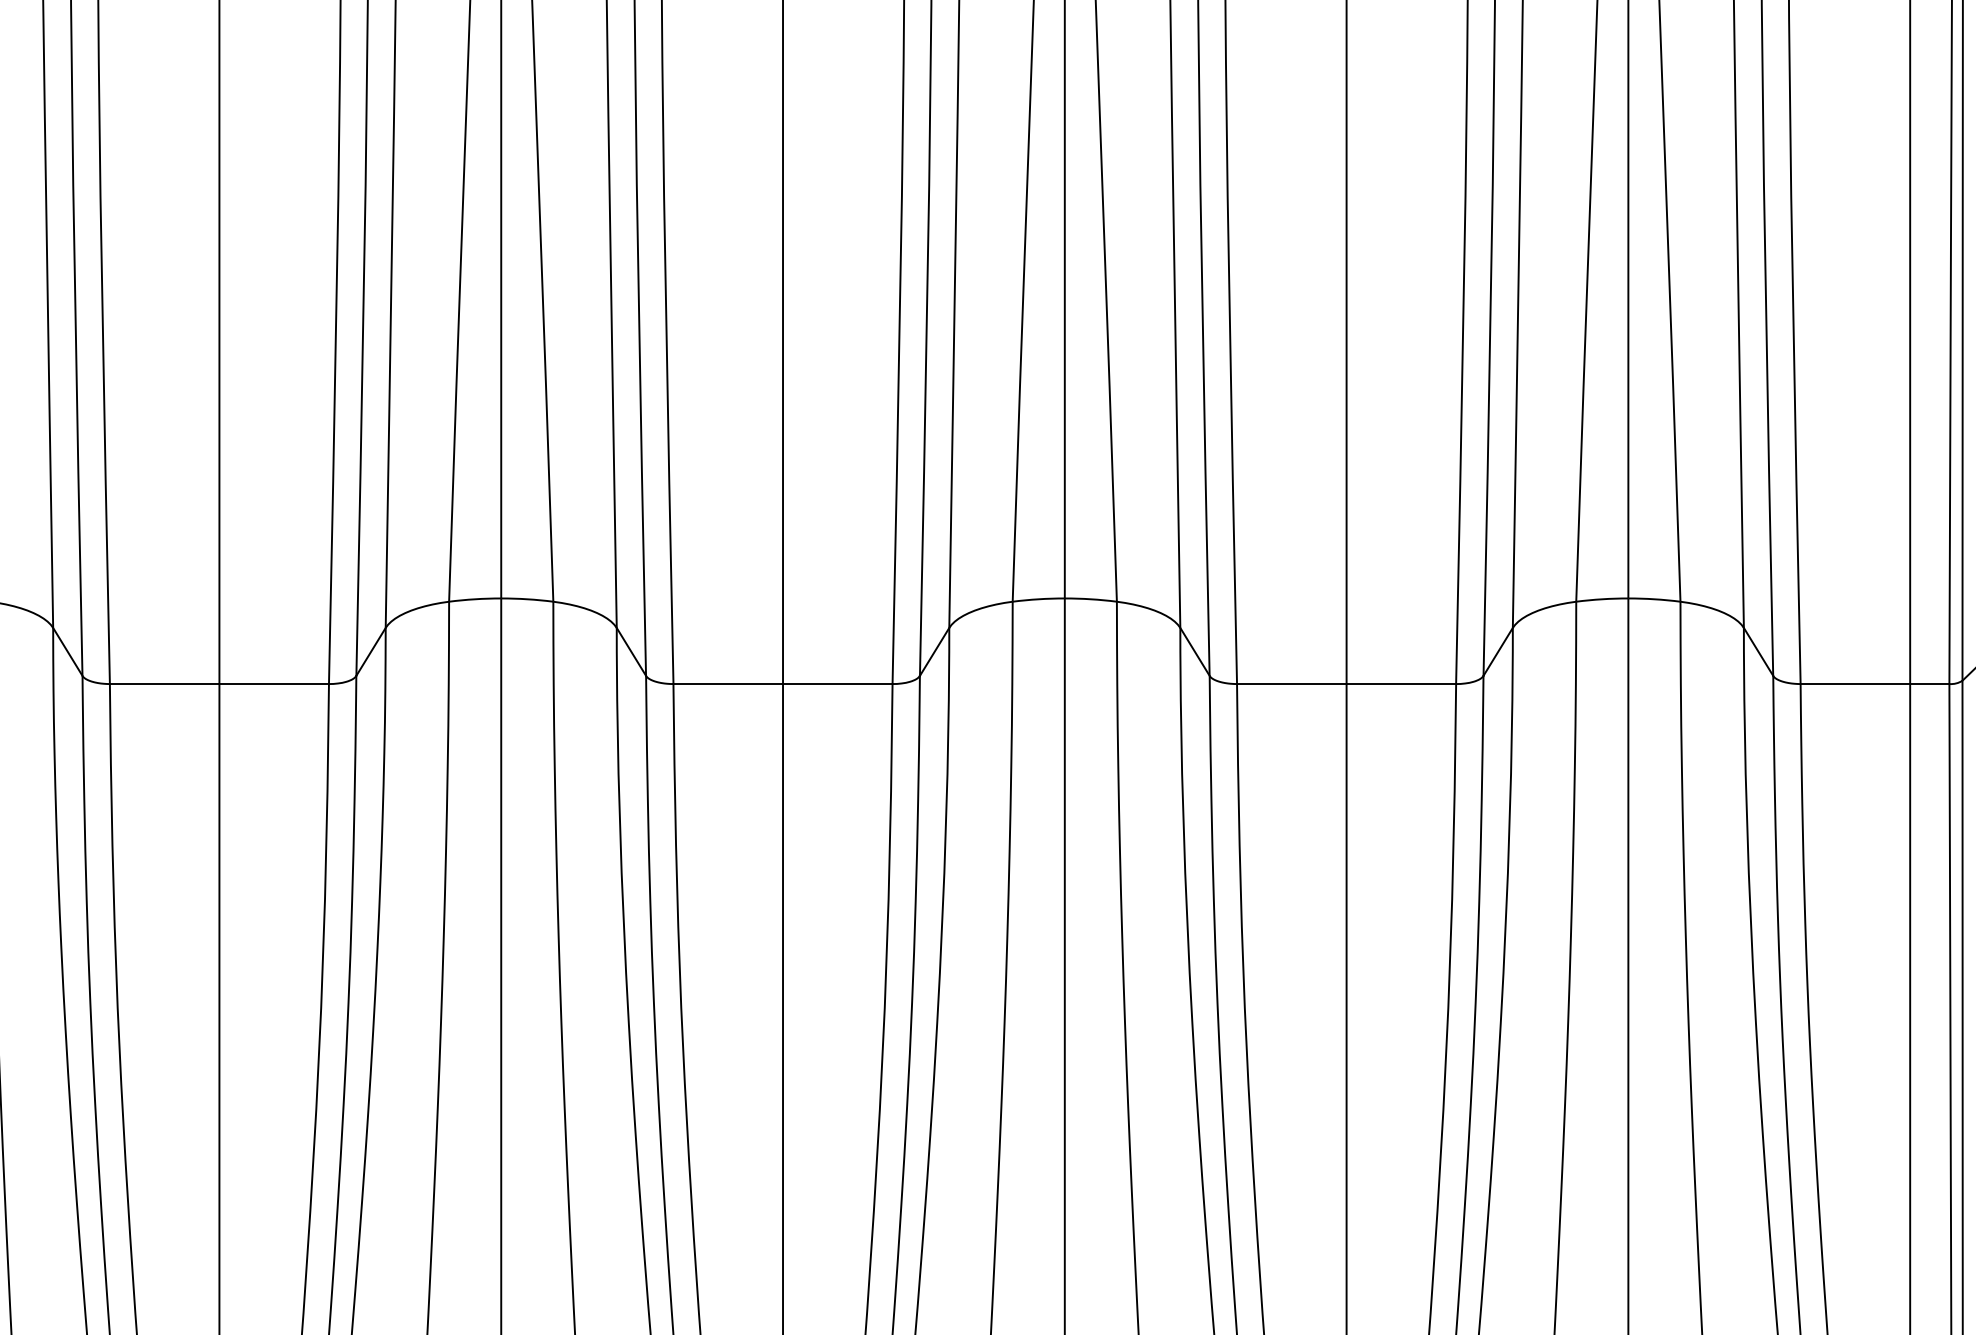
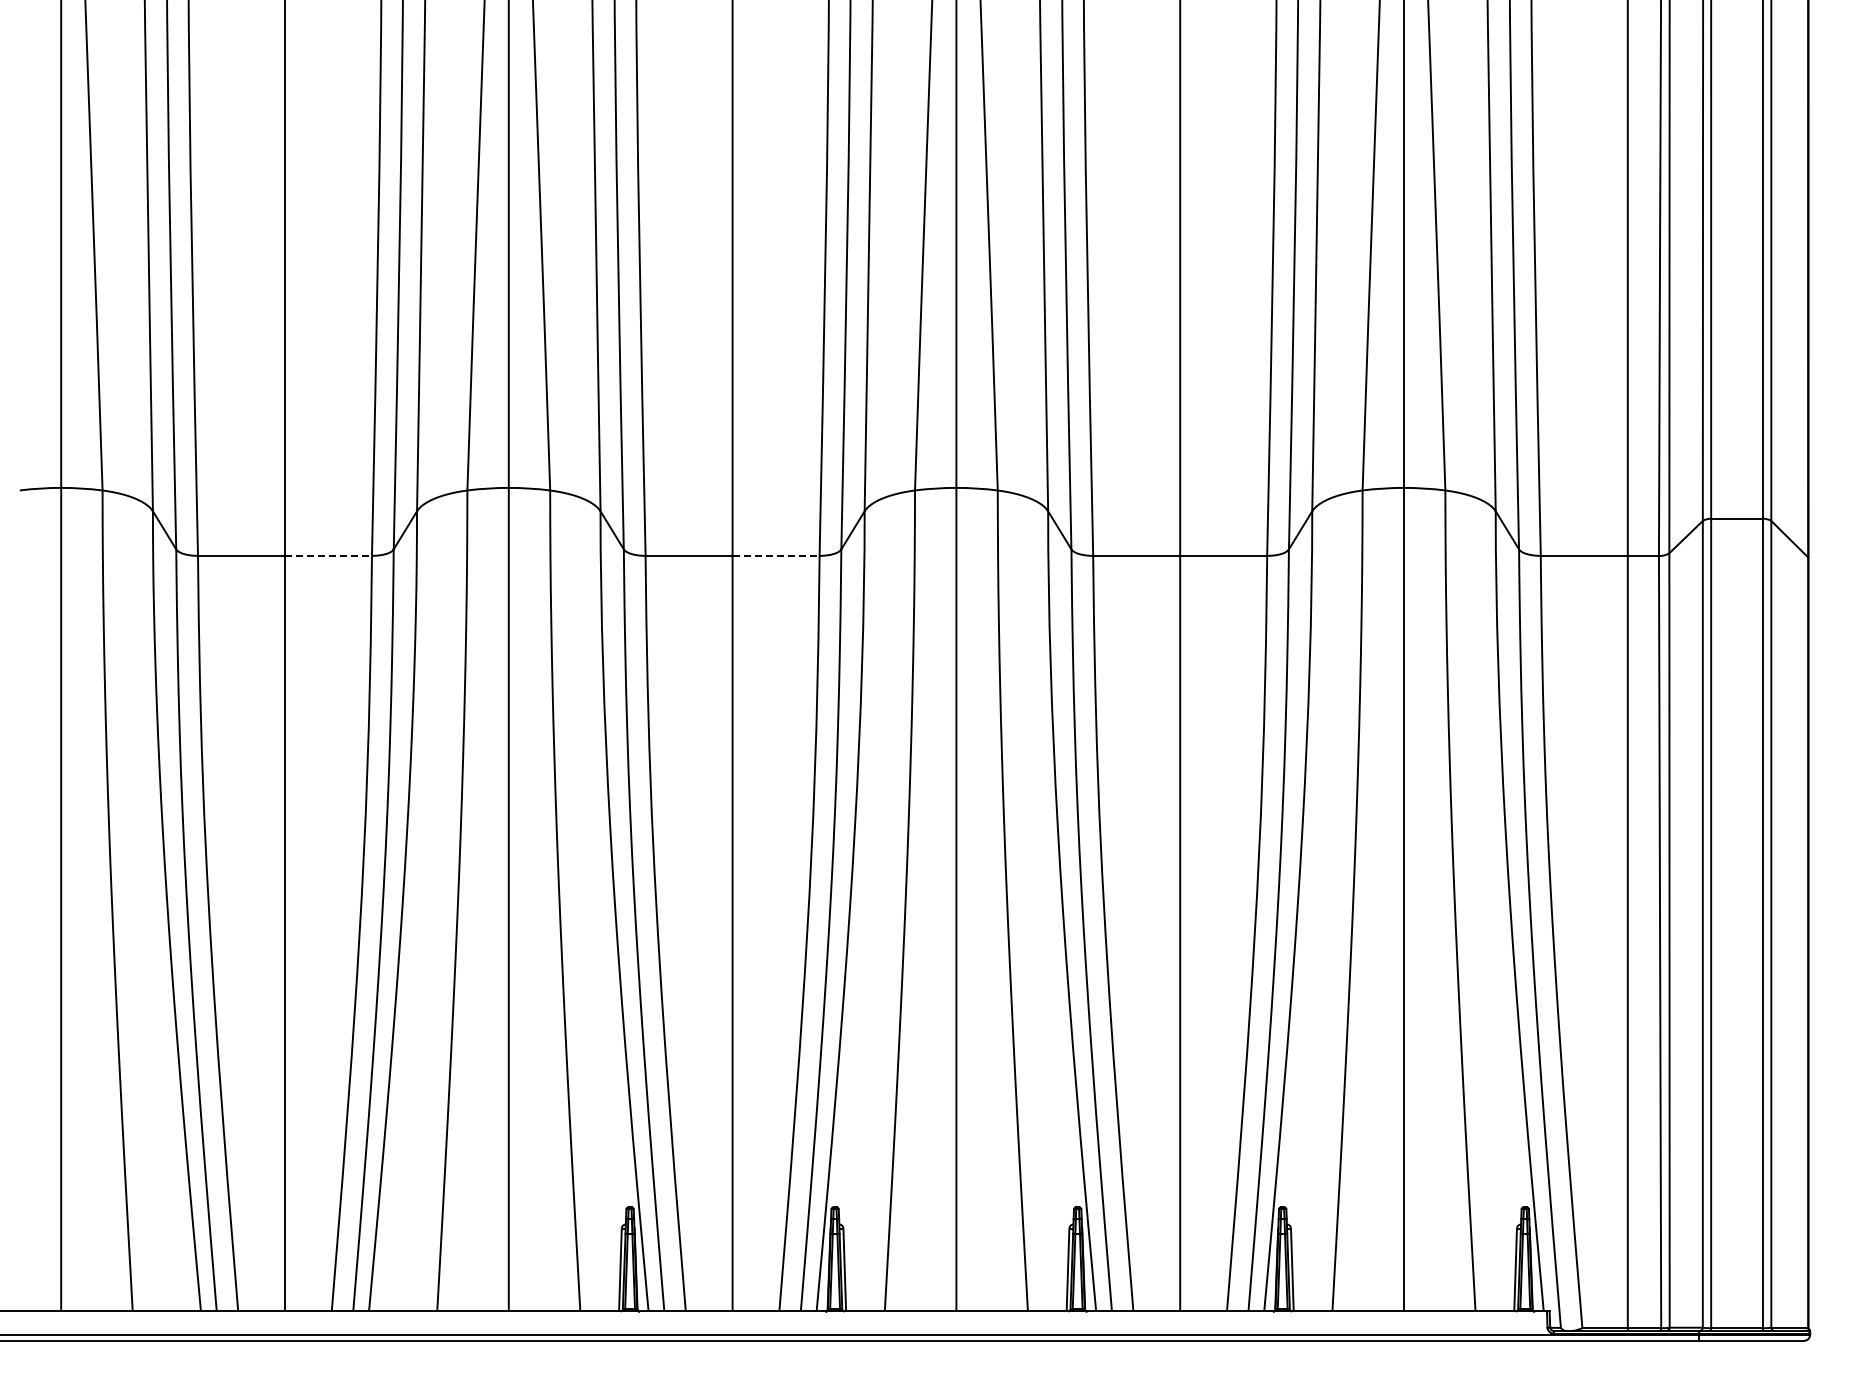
line: (274, 683) -> (328, 555), solid -> dashed
line: (838, 683) -> (776, 555), solid -> dashed

